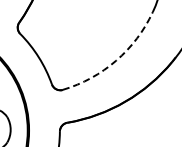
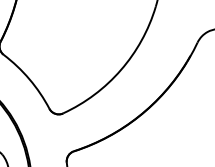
arc: (116, 60) -> (121, 69), dashed -> solid

